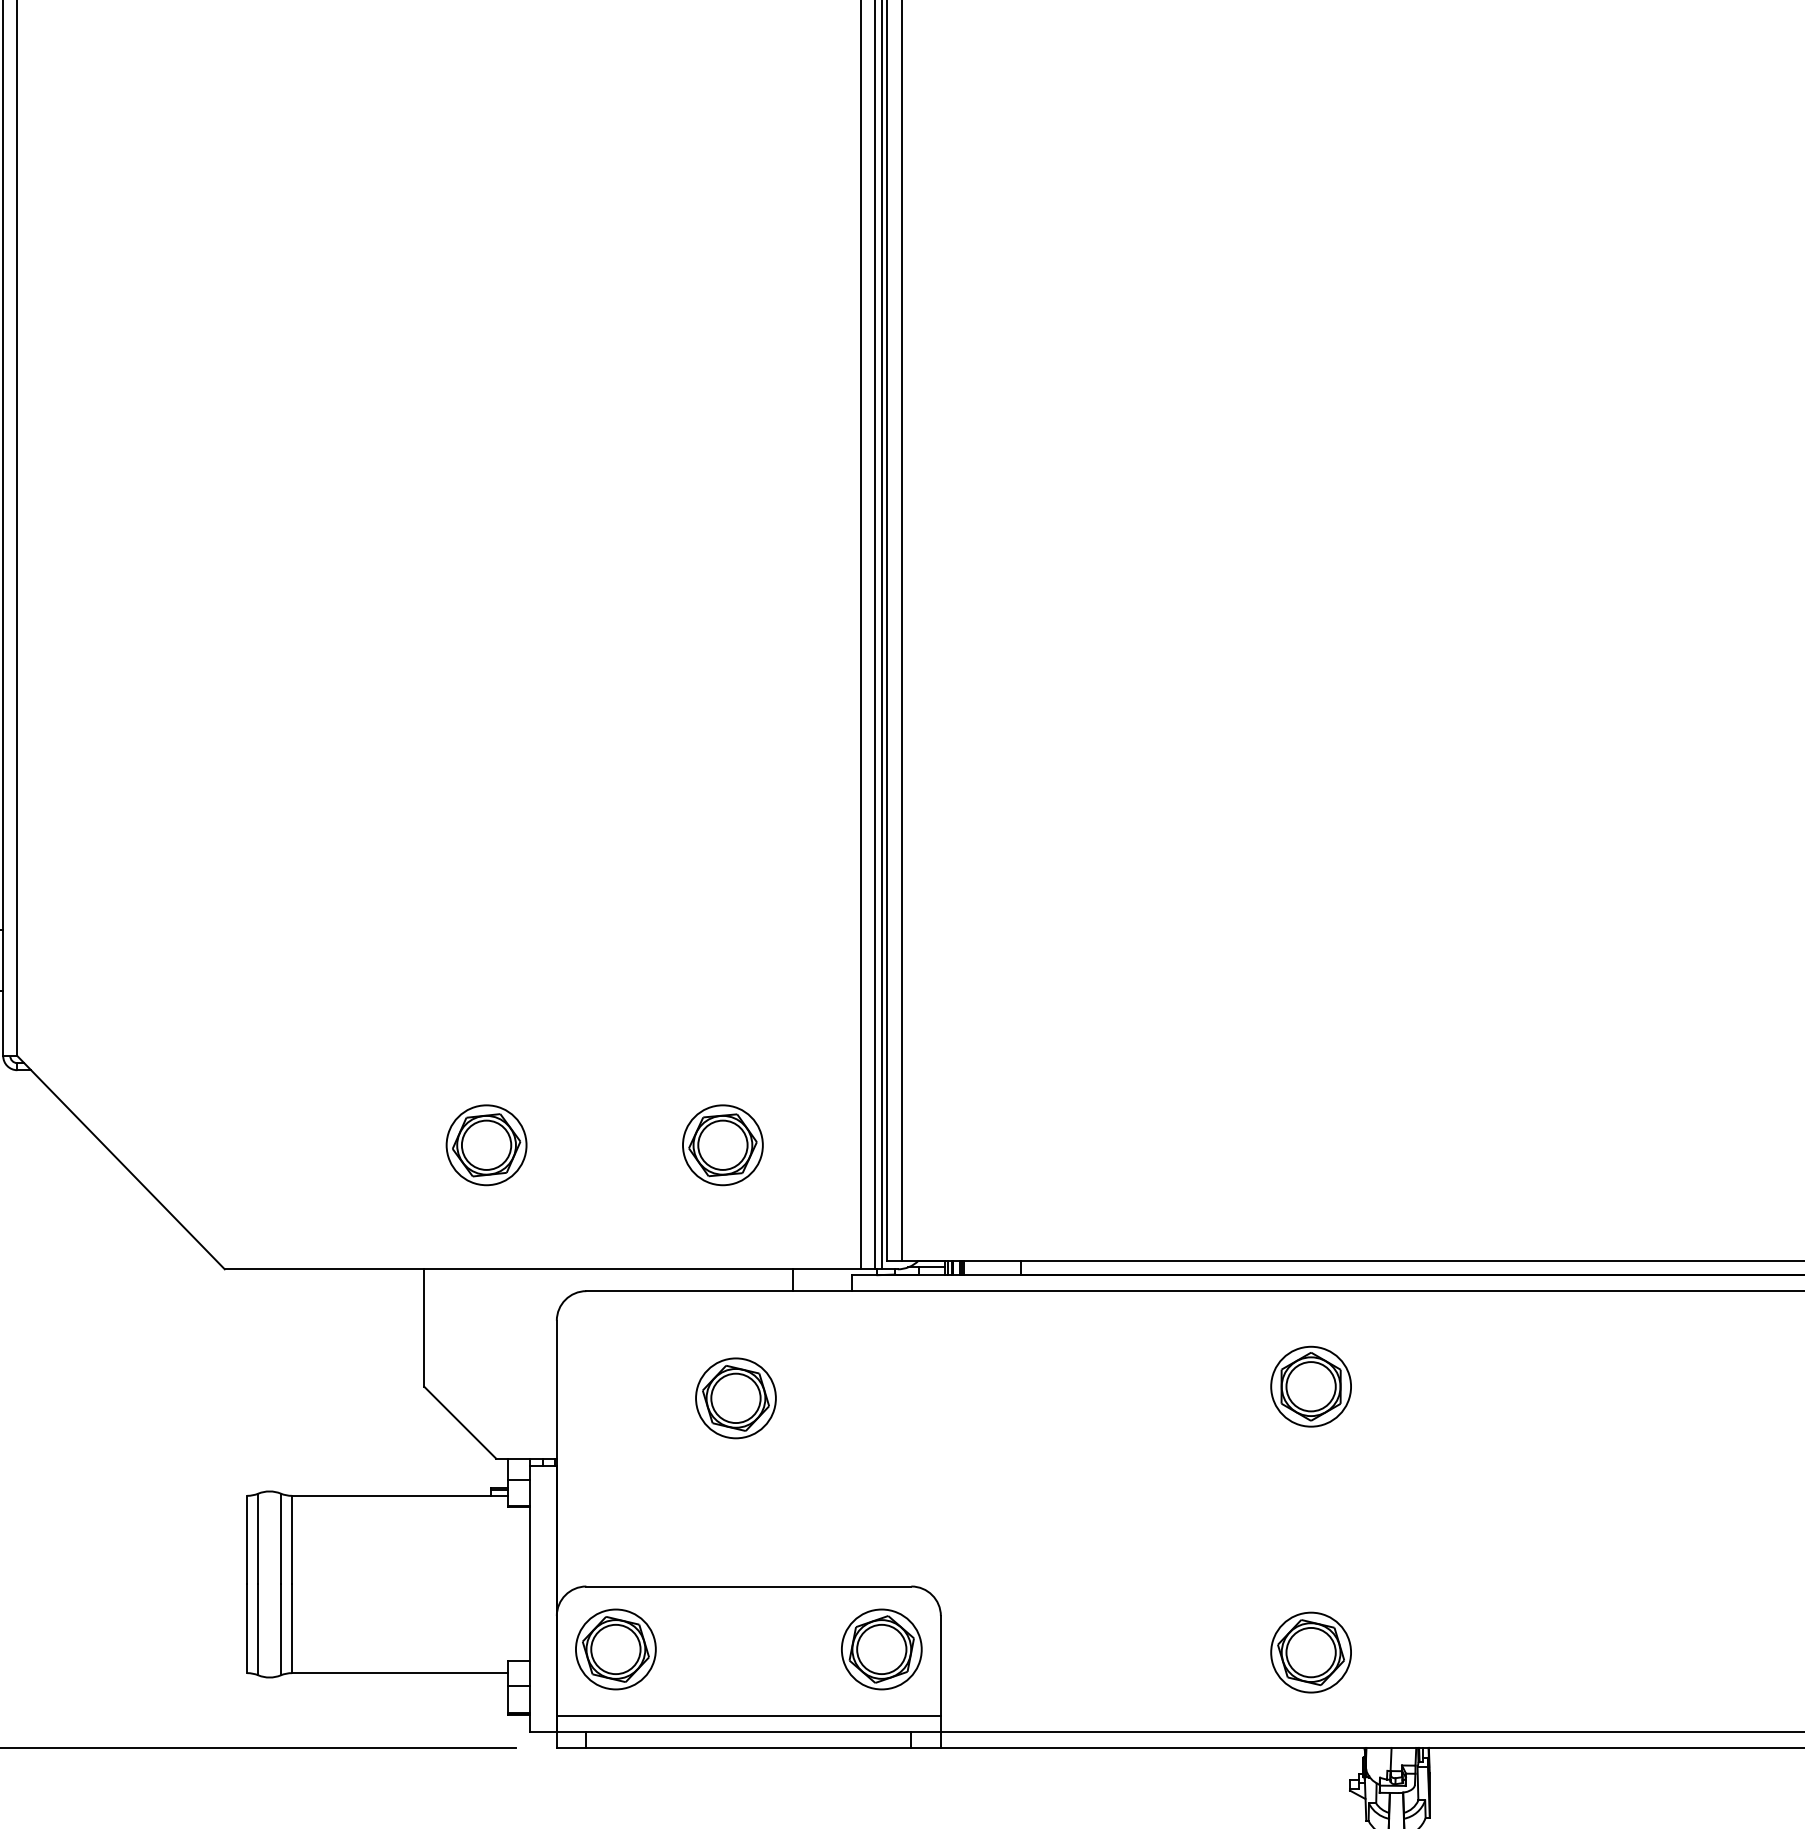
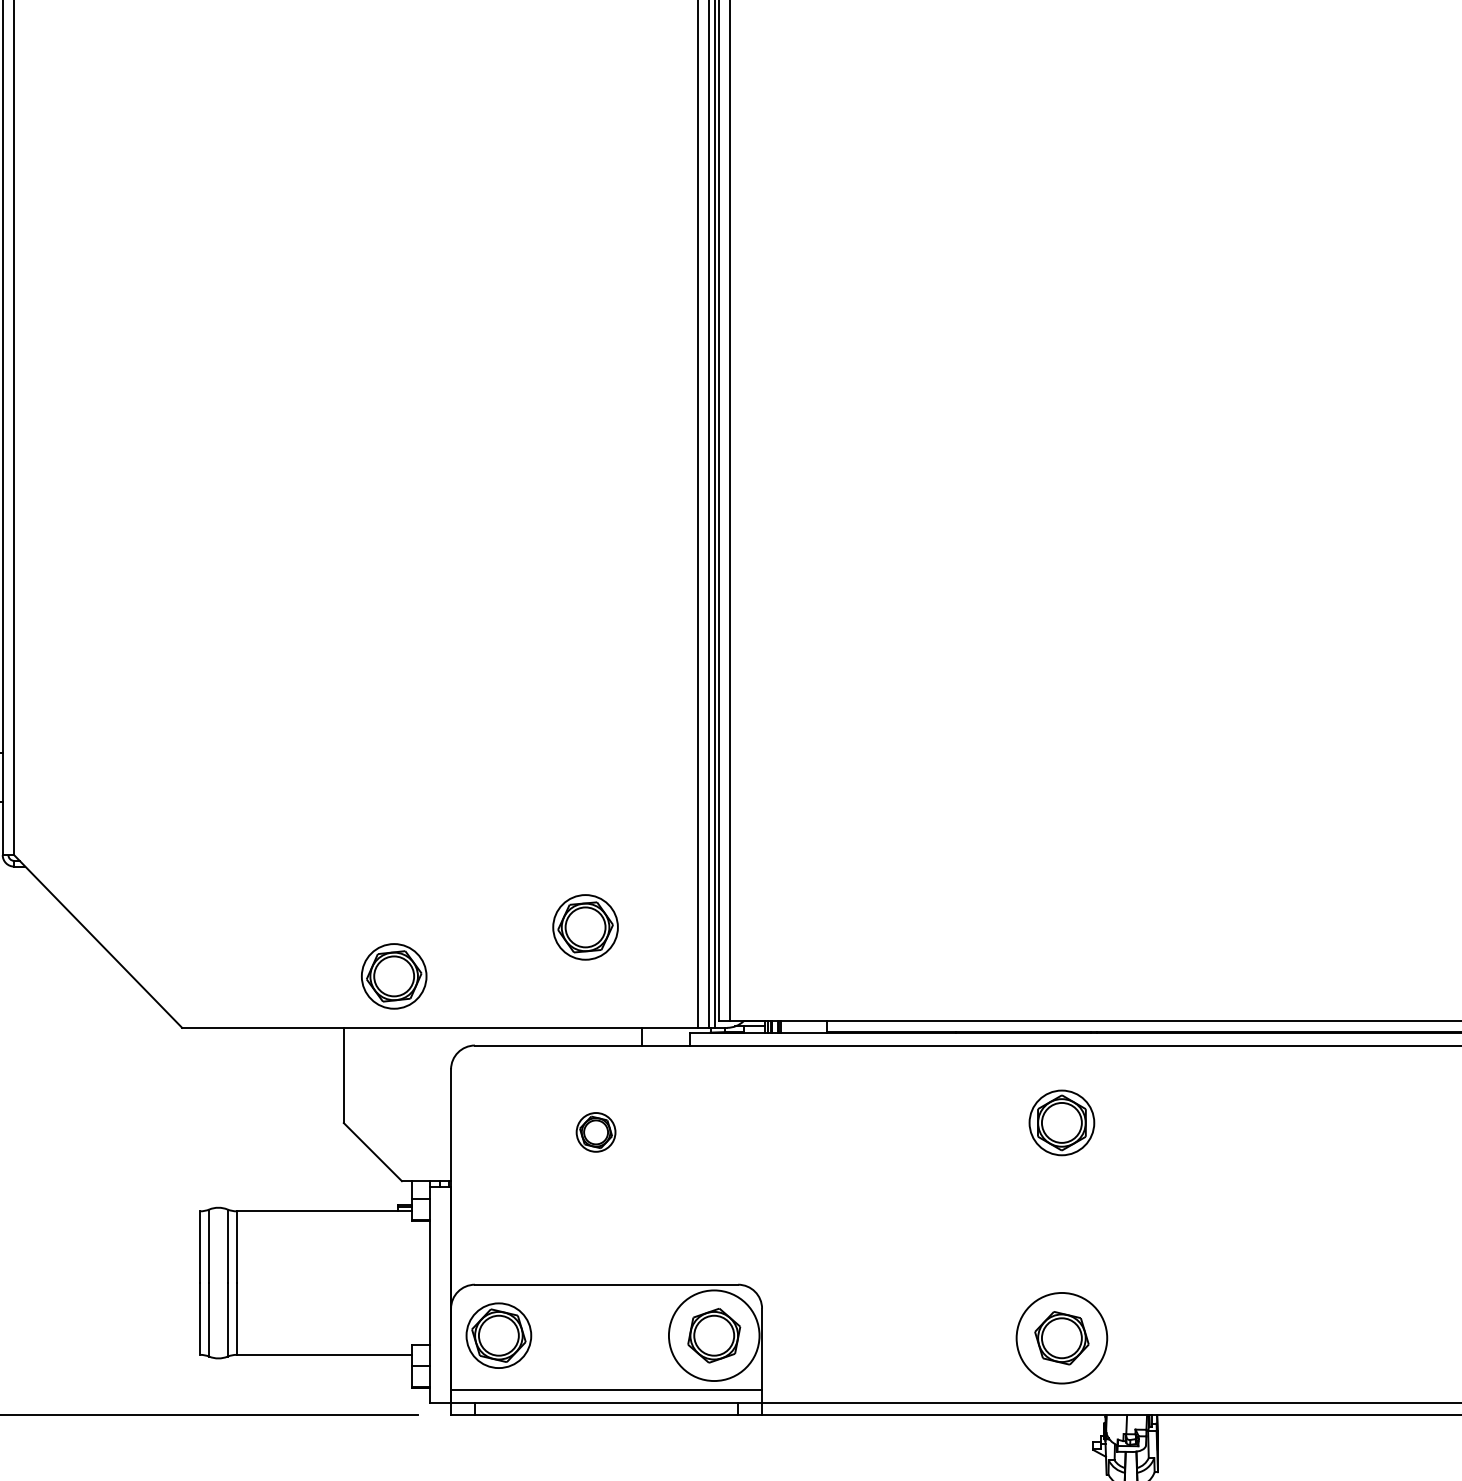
part: (486, 1145) -> (394, 976), moved
part: (735, 1398) -> (595, 1132), size x0.6
circle: (880, 1649) -> (713, 1335), size x1.4
circle: (1310, 1651) -> (1061, 1337), size x1.4

